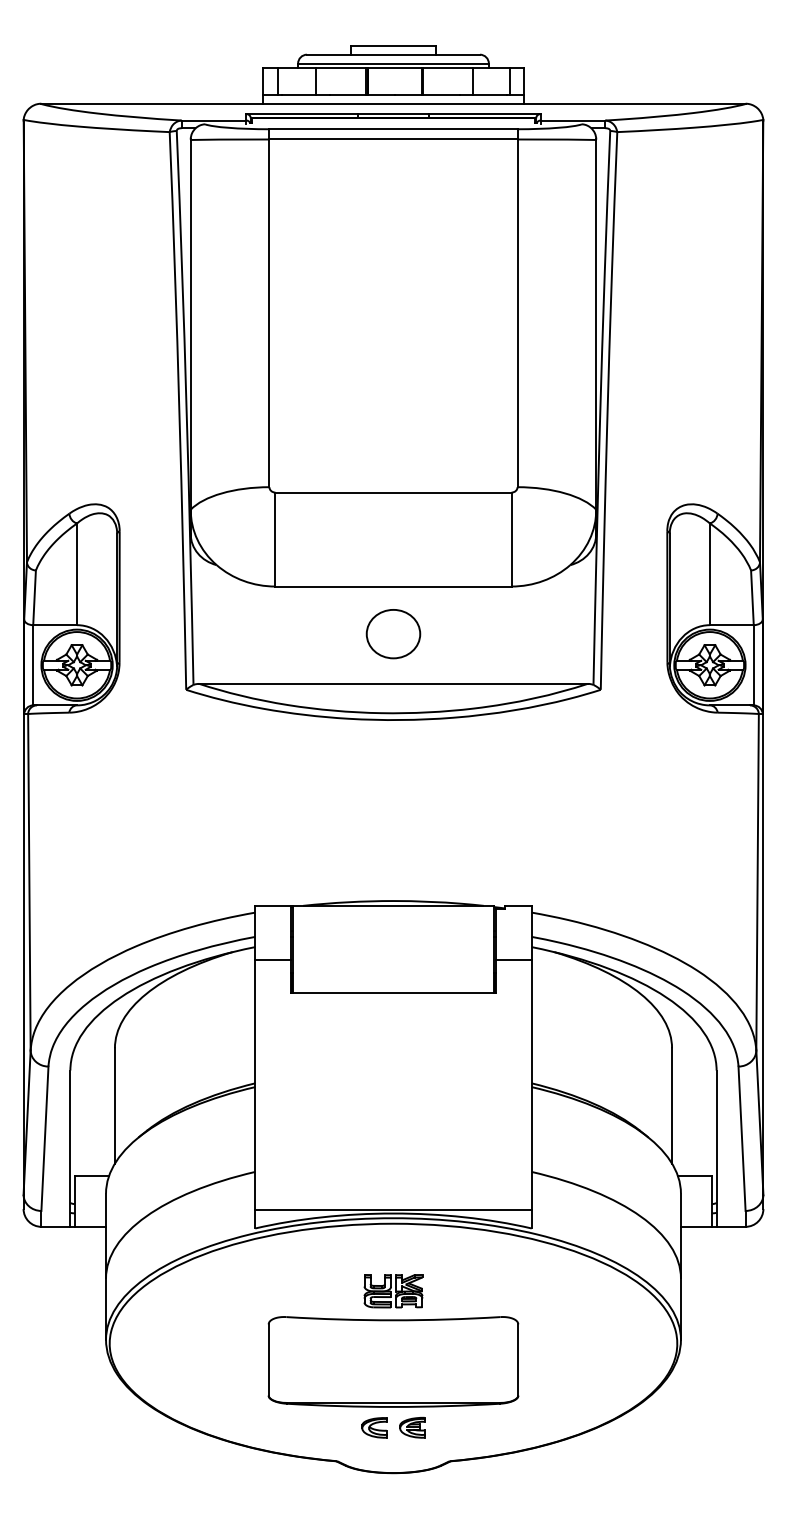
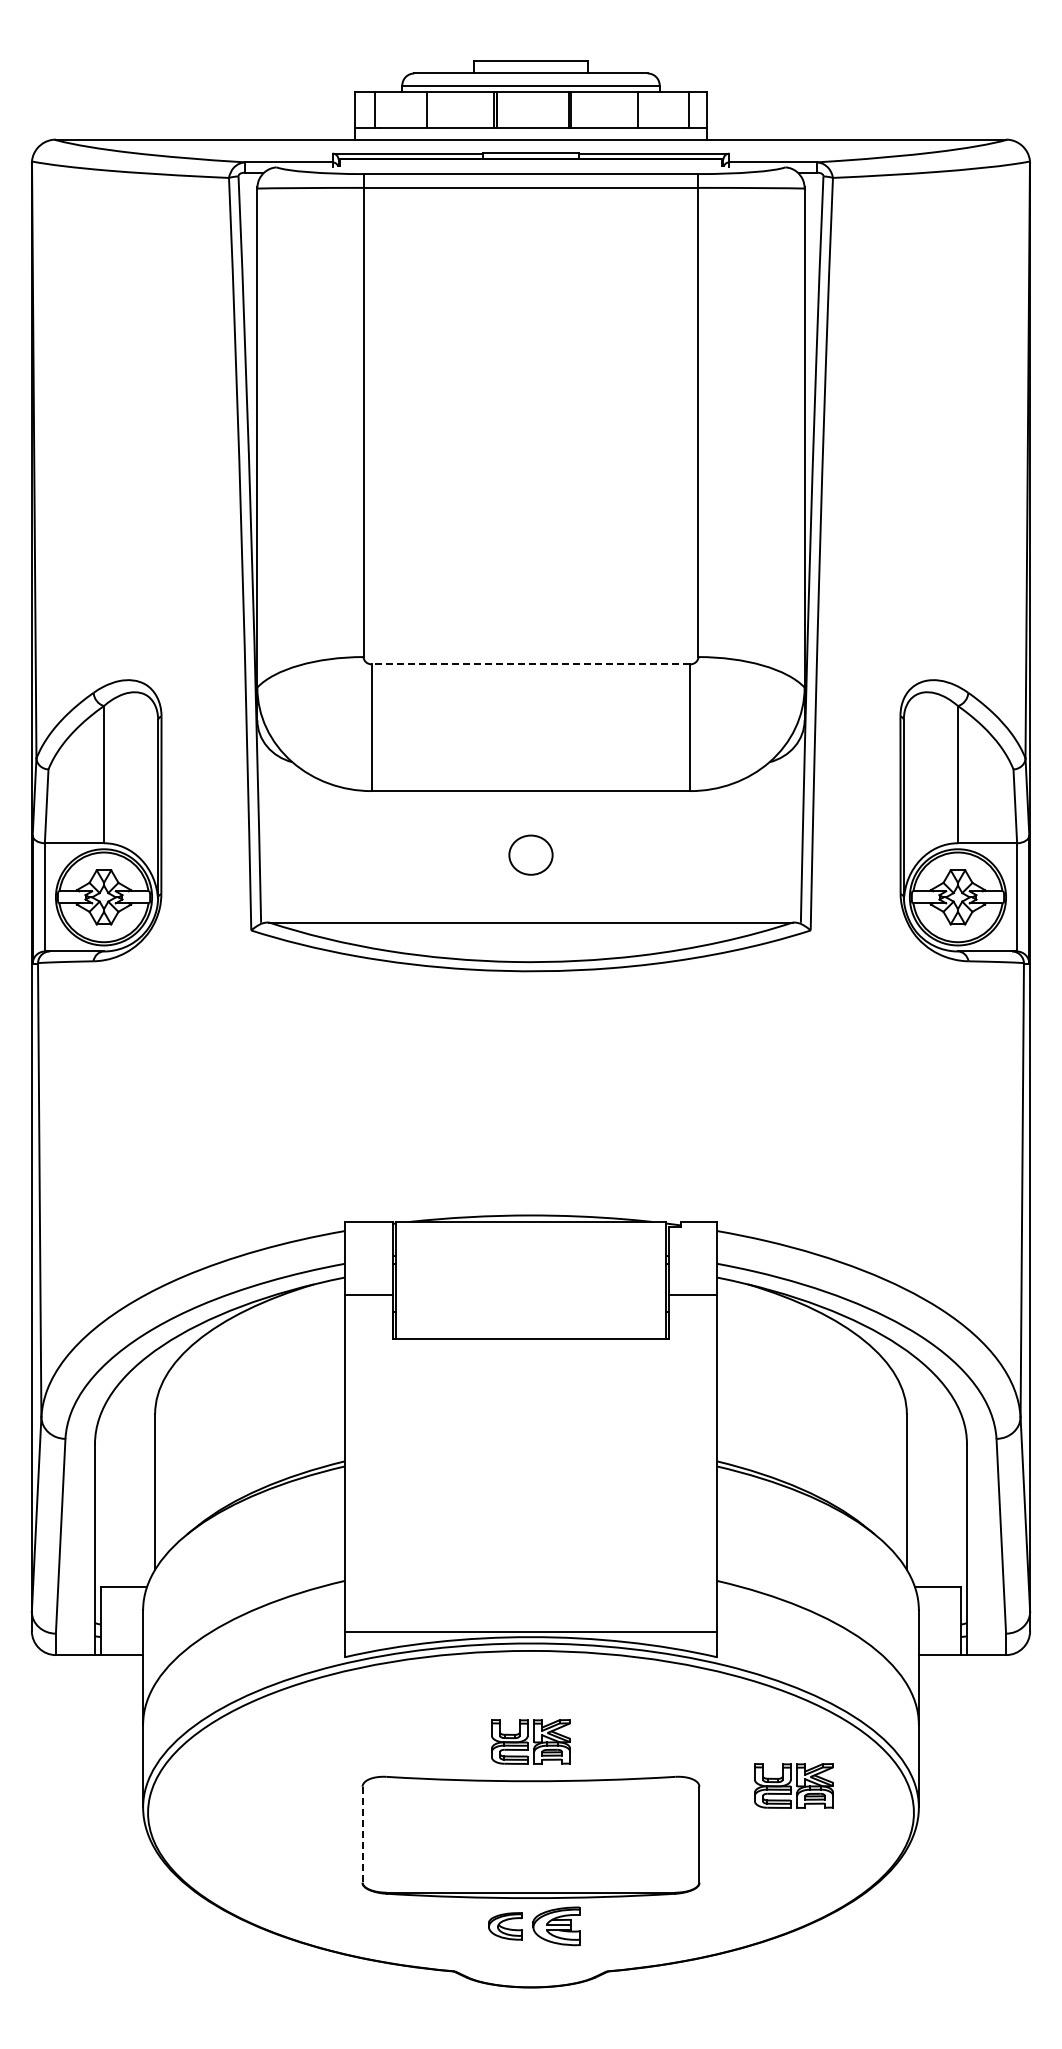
line: (393, 492) -> (530, 664), solid -> dashed
part: (393, 633) -> (530, 854), size x0.6
part: (588, 1323) -> (793, 1785), added
line: (268, 1360) -> (362, 1835), solid -> dashed
part: (412, 1427) -> (556, 1925), size x1.4

